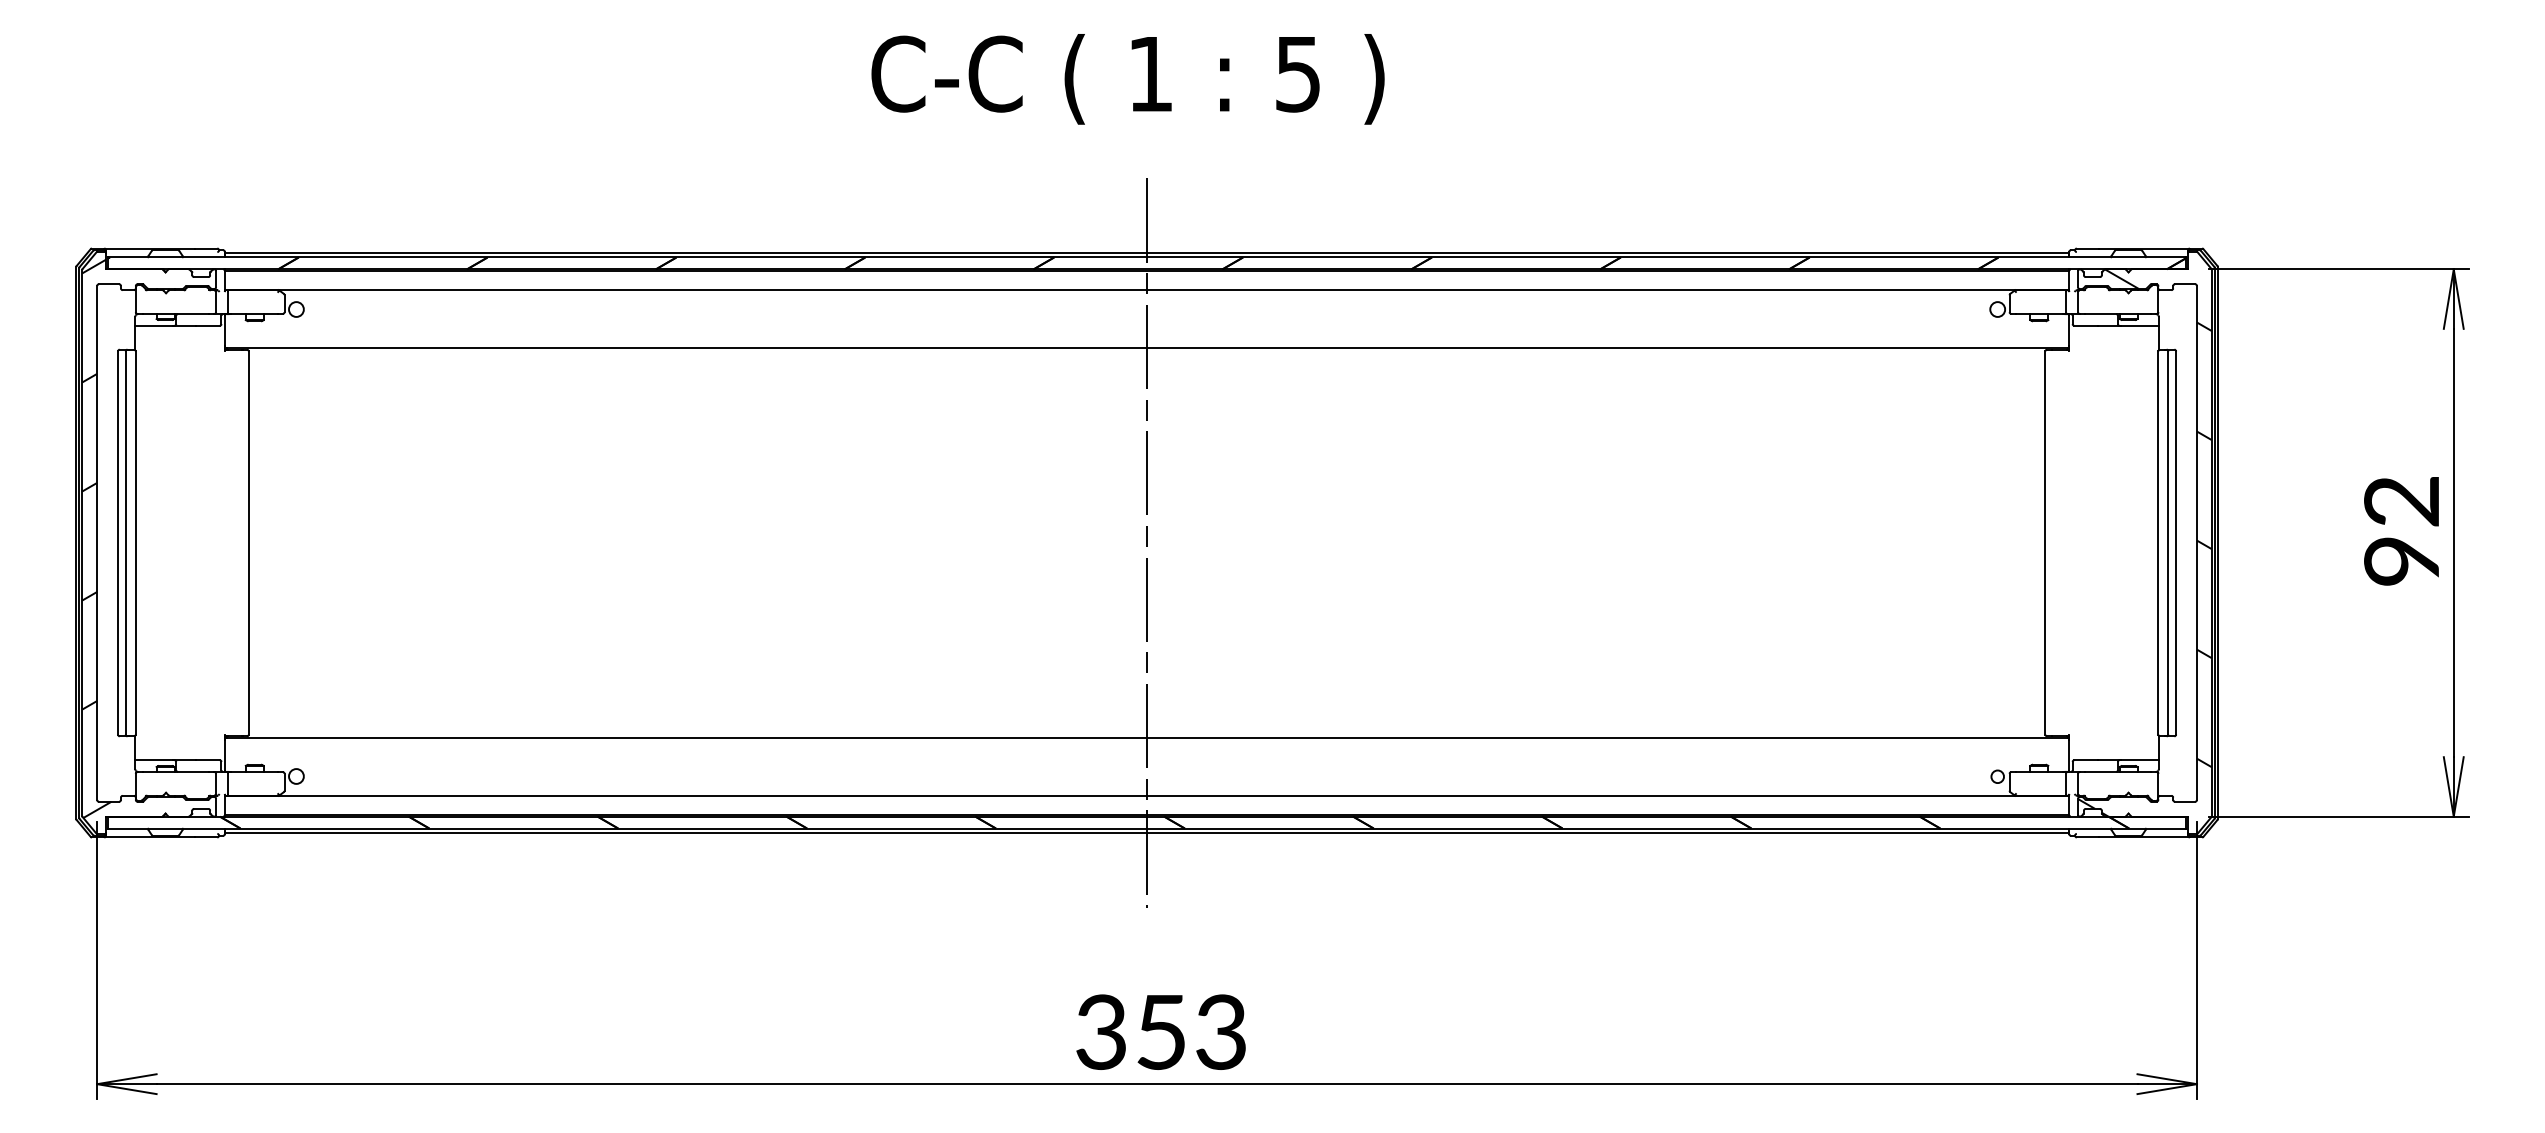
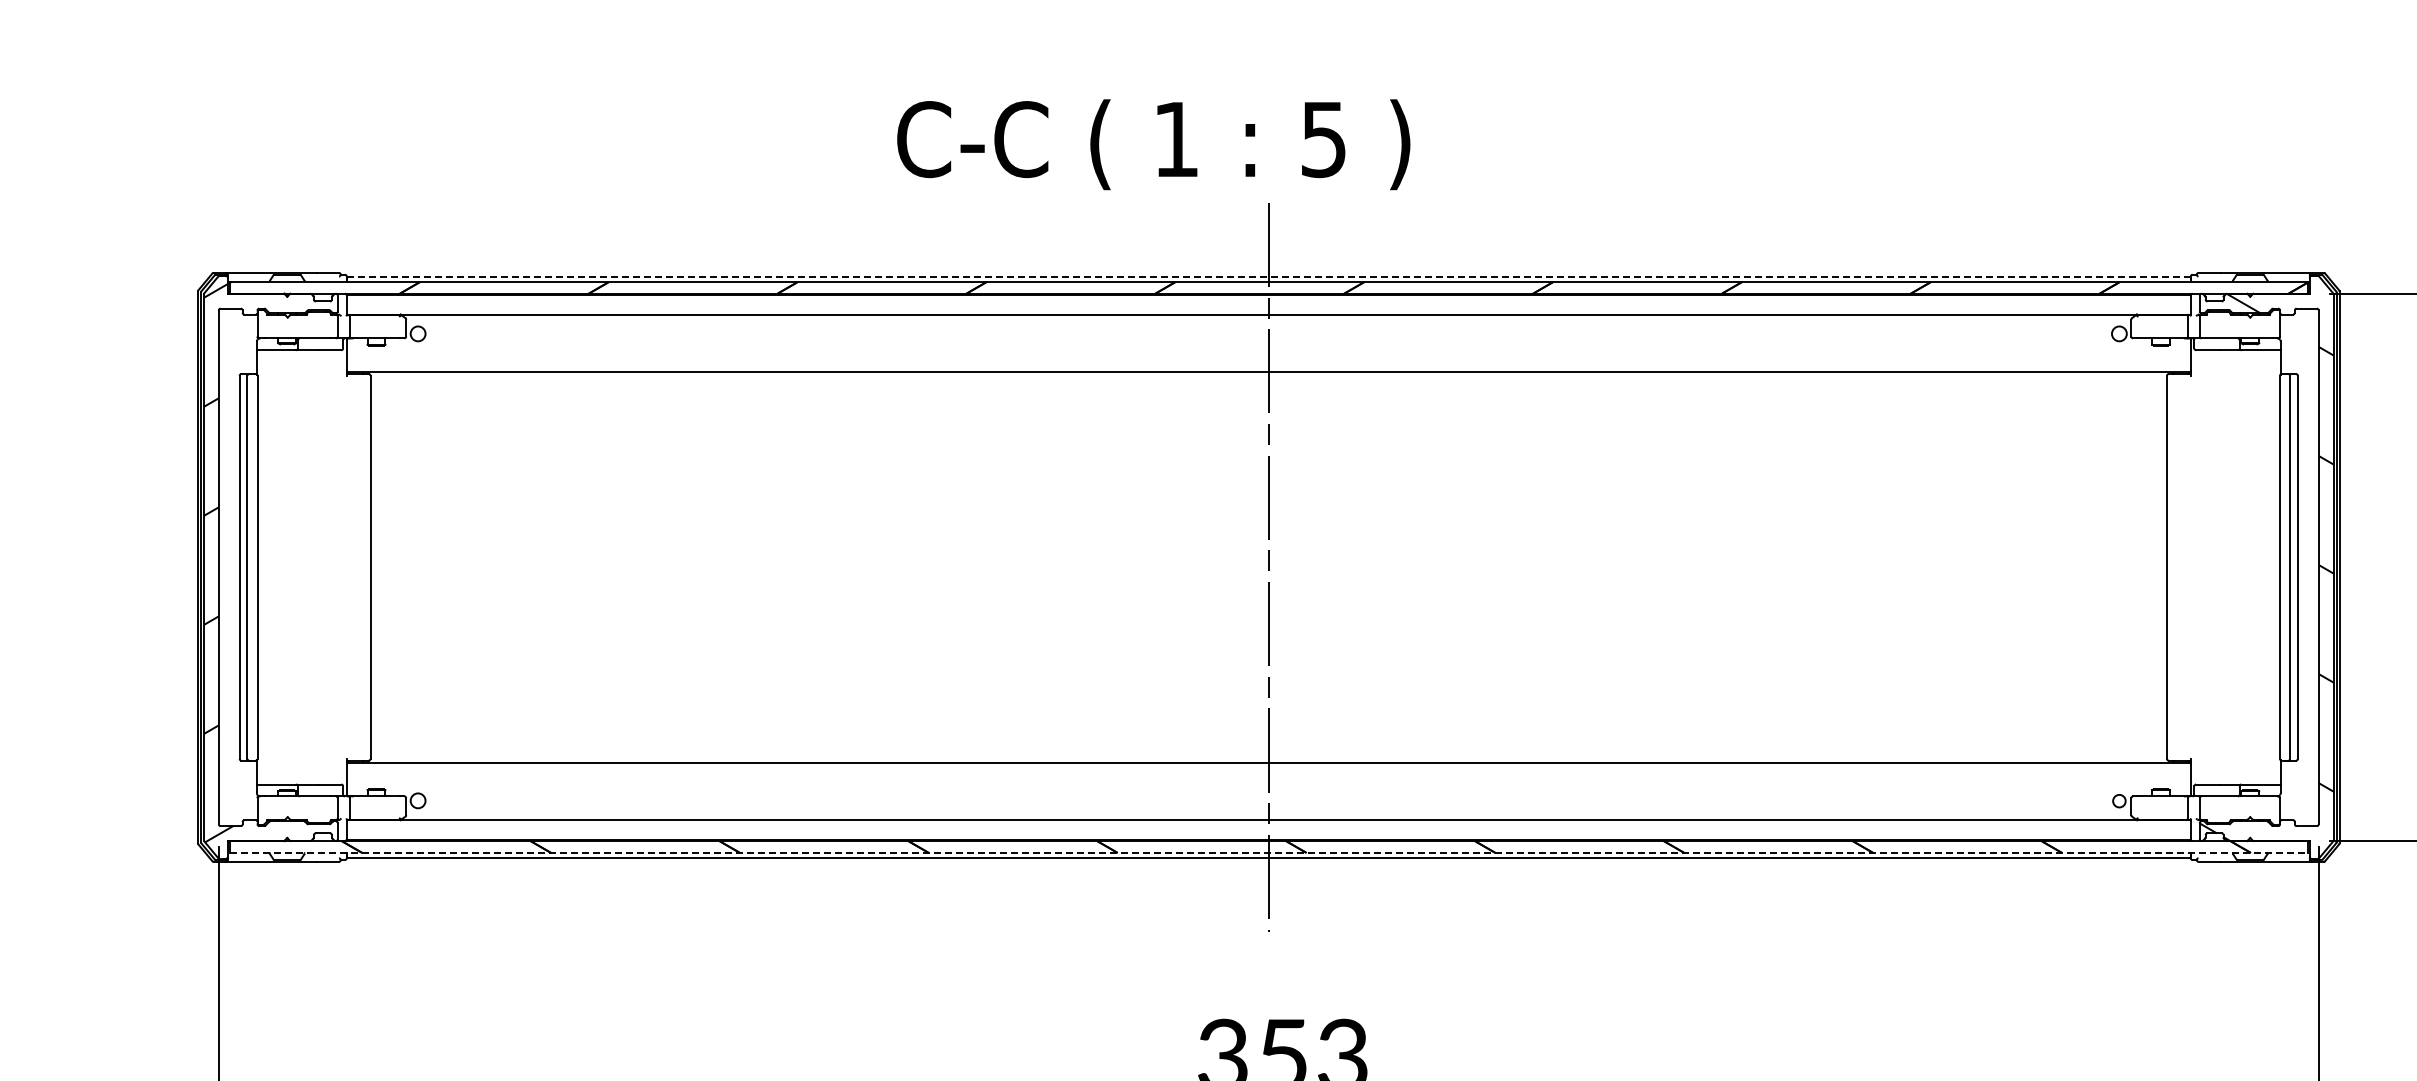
text: (1127, 79) -> (1153, 144), moved
line: (1146, 252) -> (1268, 276), solid -> dashed
line: (1147, 828) -> (1269, 852), solid -> dashed

